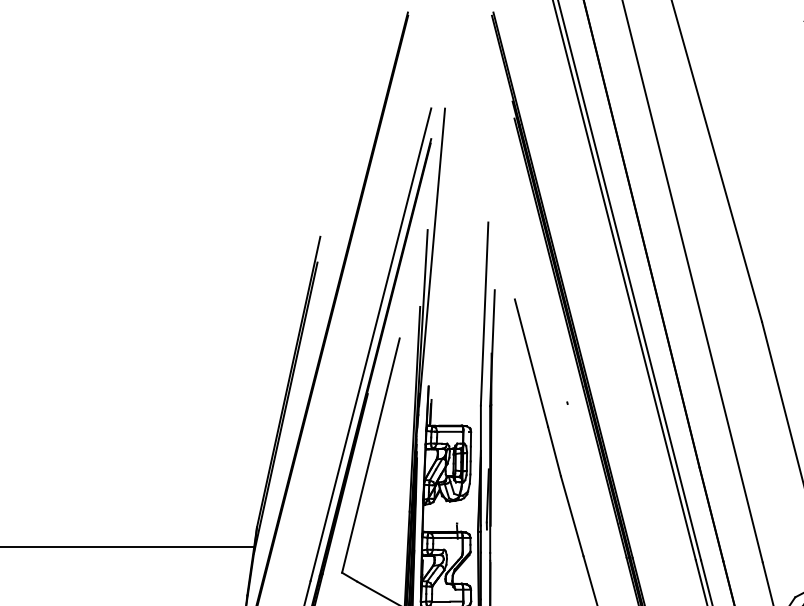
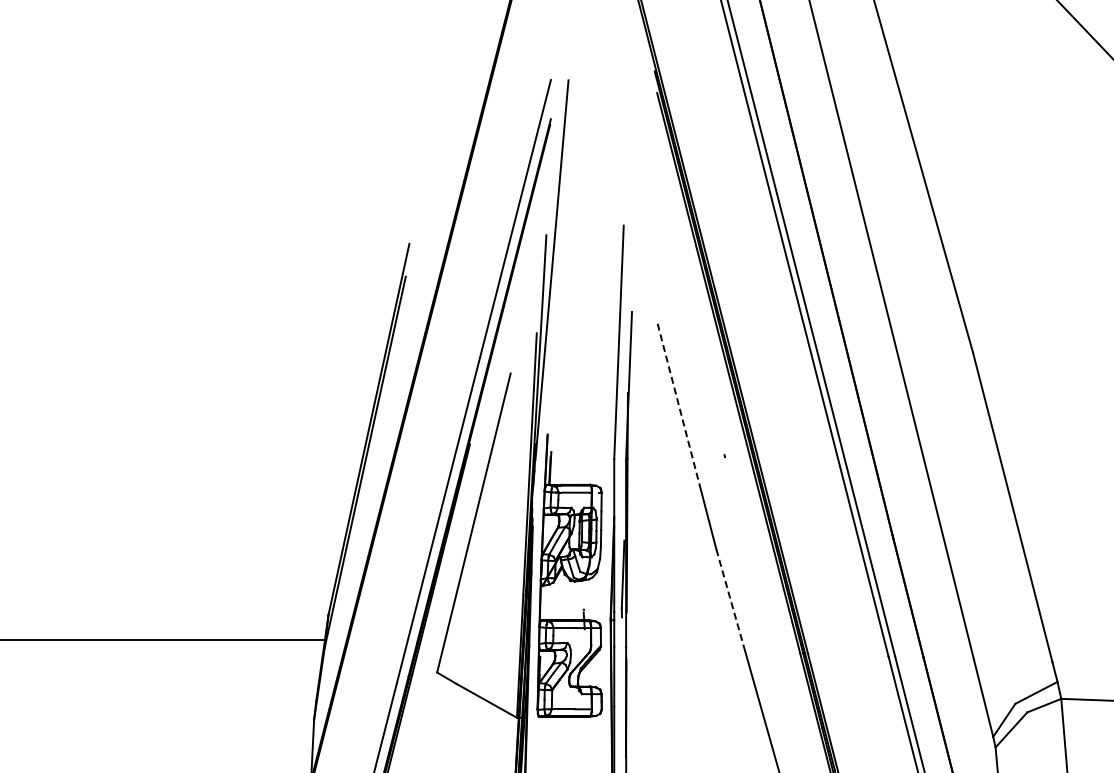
line: (531, 363) -> (678, 405), solid -> dashed
line: (571, 516) -> (730, 600), solid -> dashed

